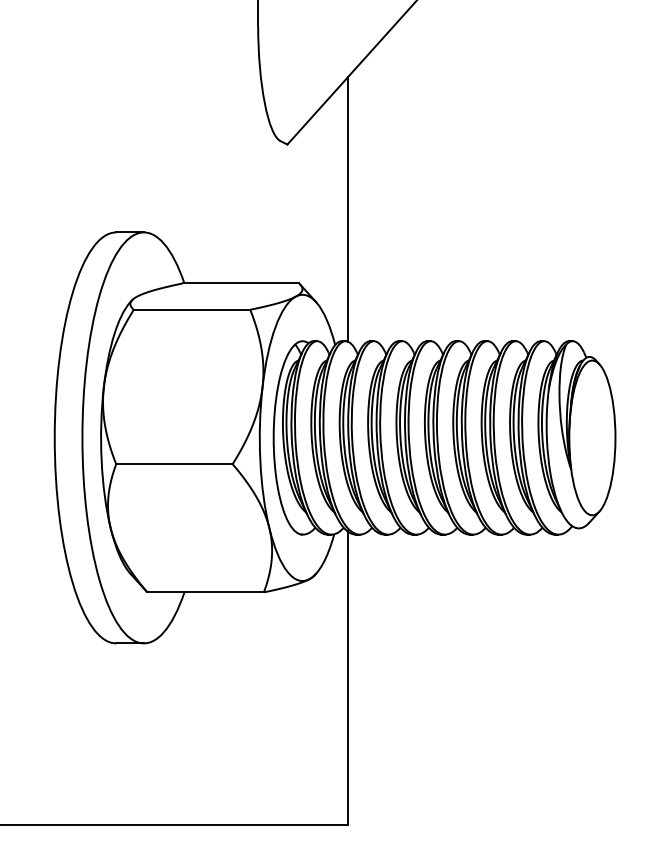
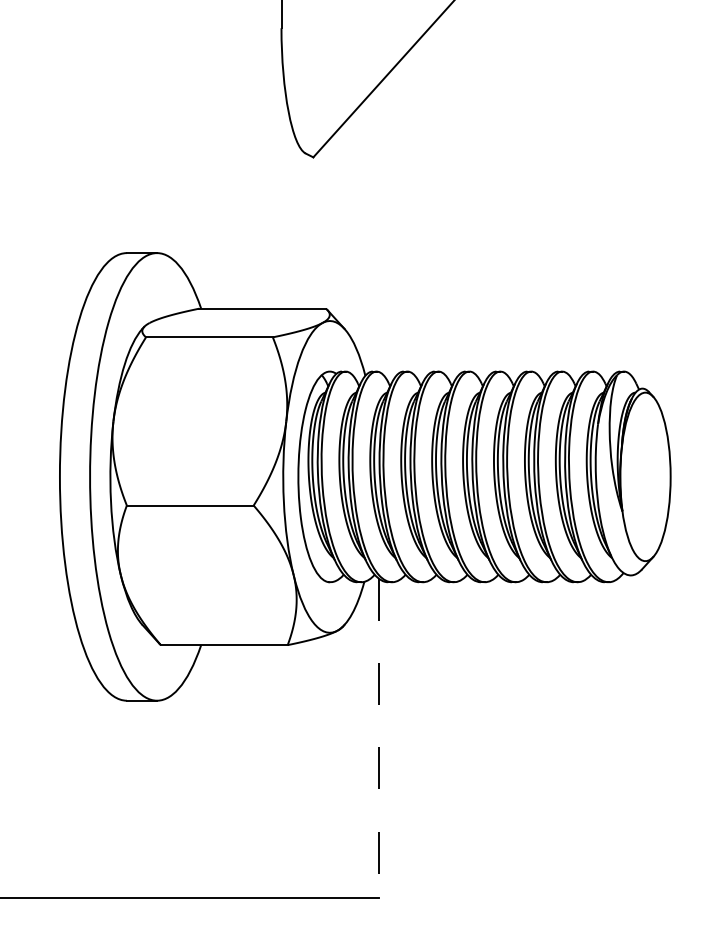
line: (348, 209) -> (379, 228), removed
line: (348, 678) -> (379, 738), solid -> dashed

